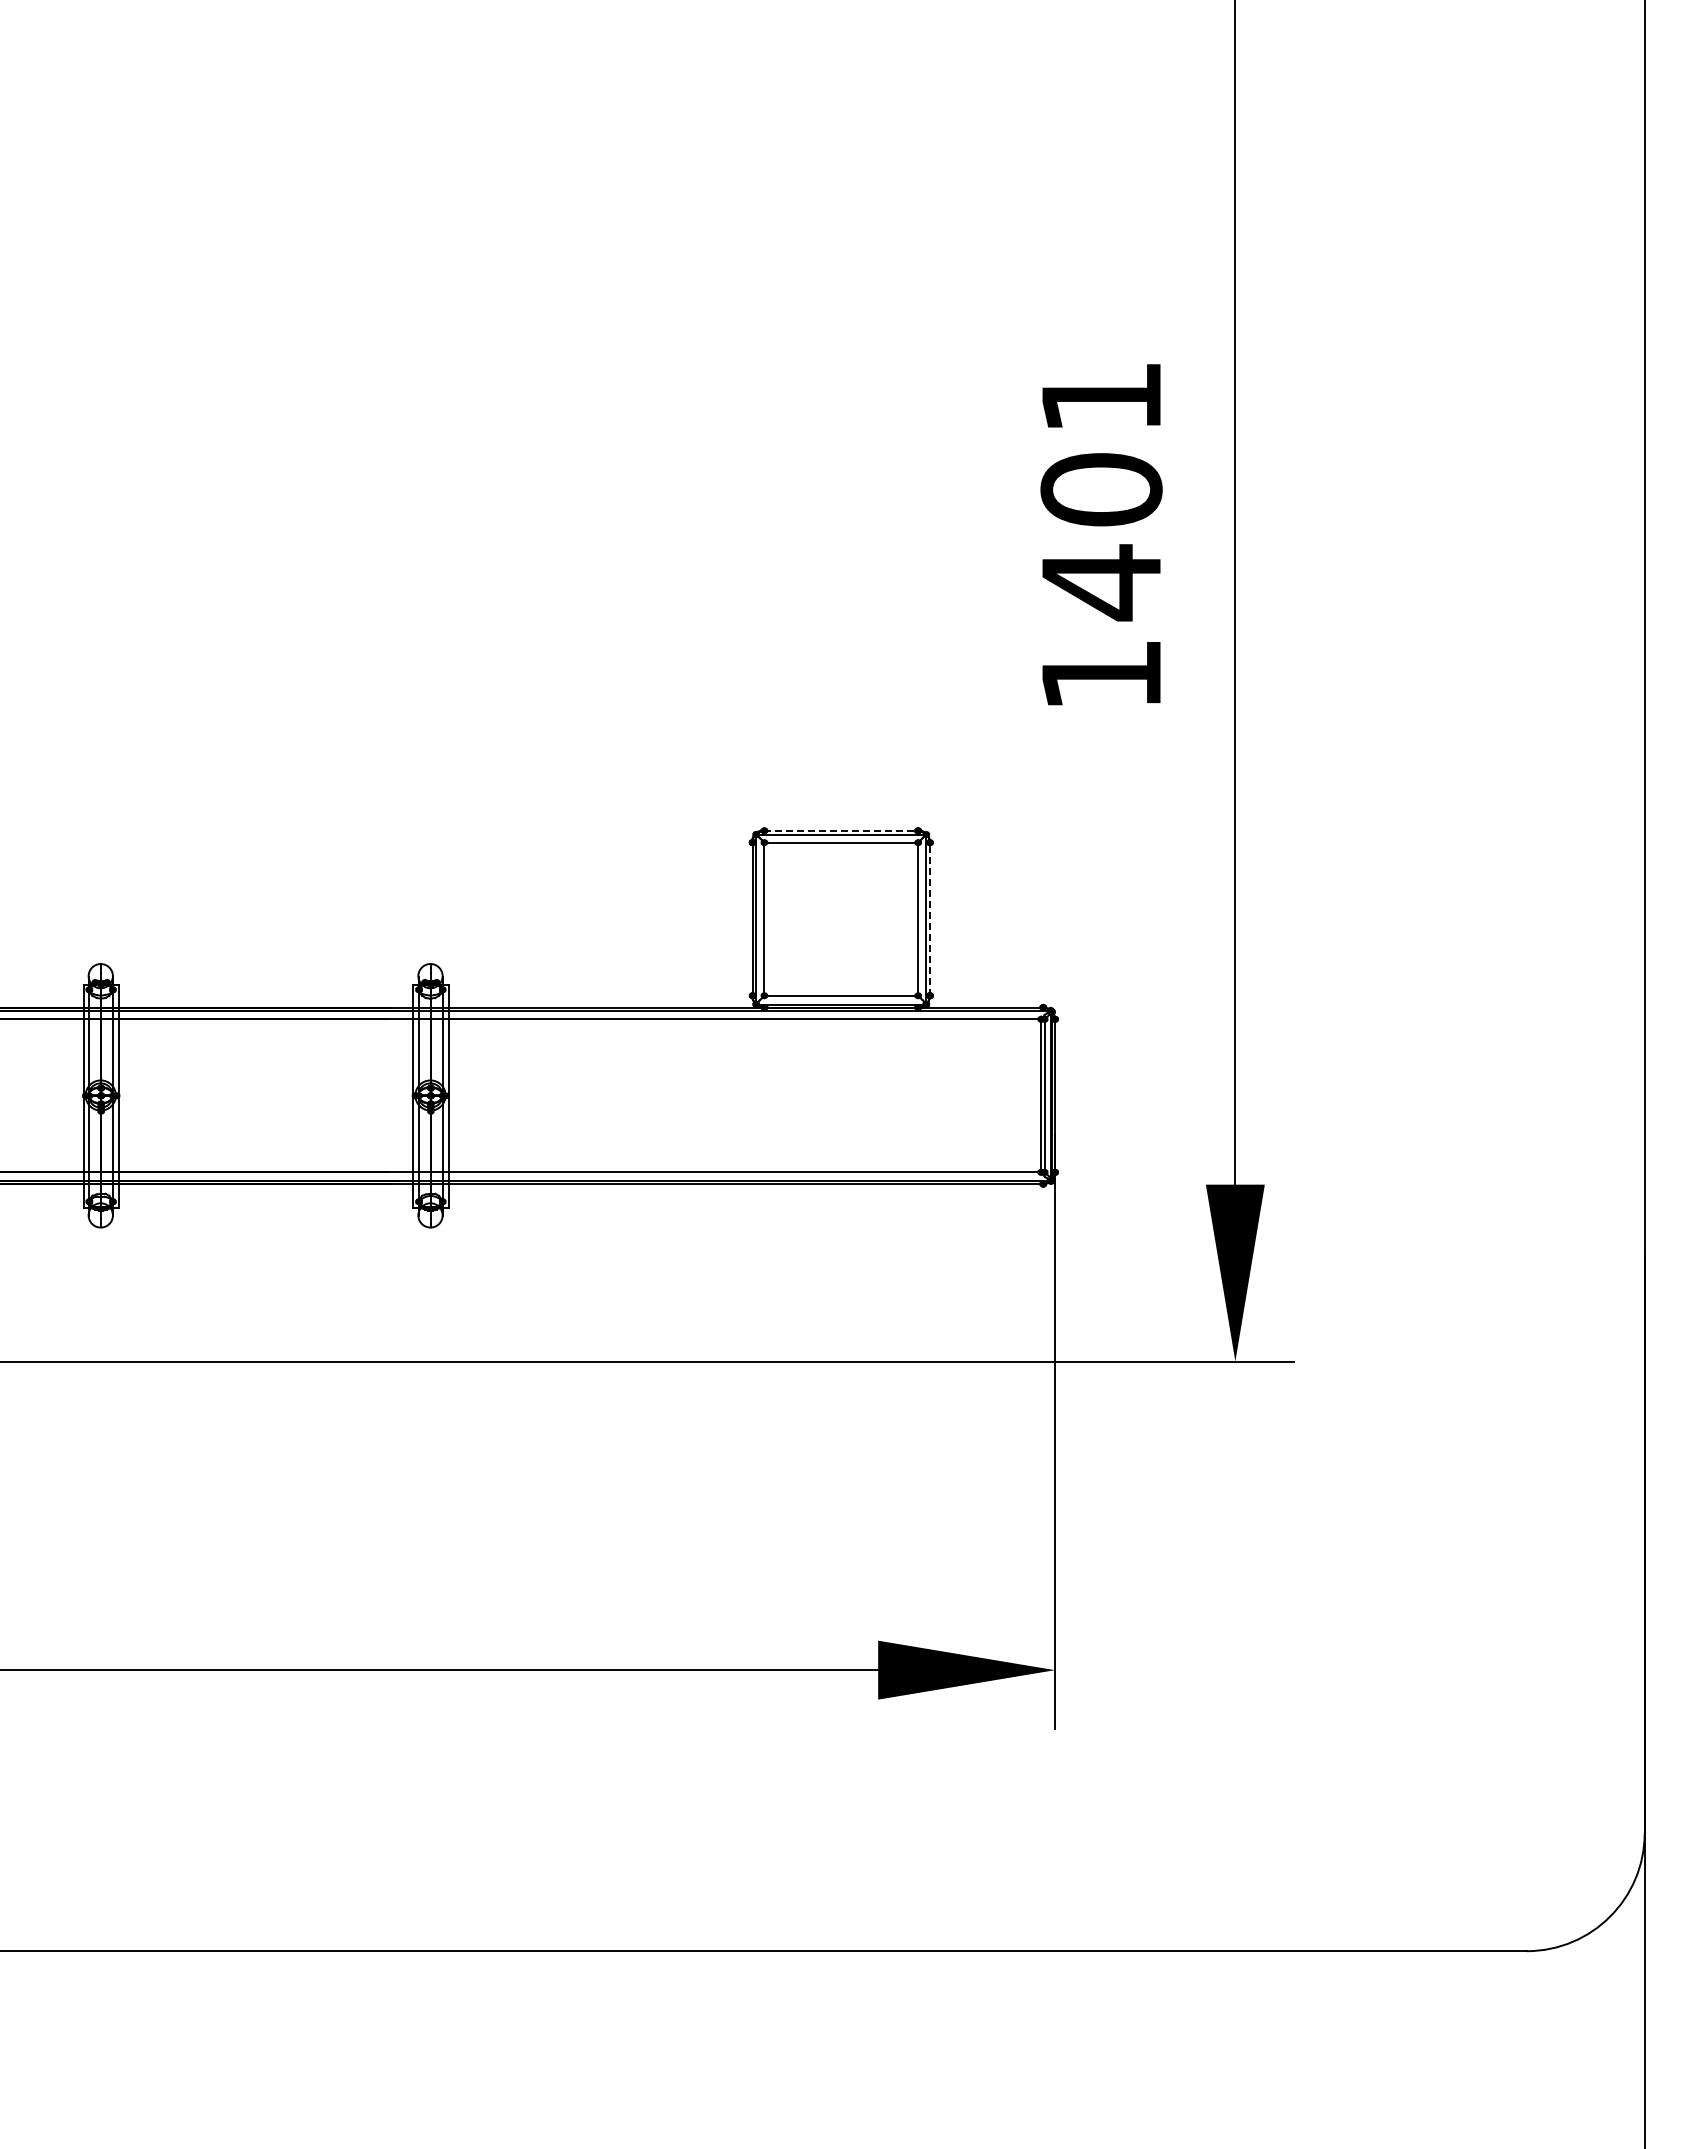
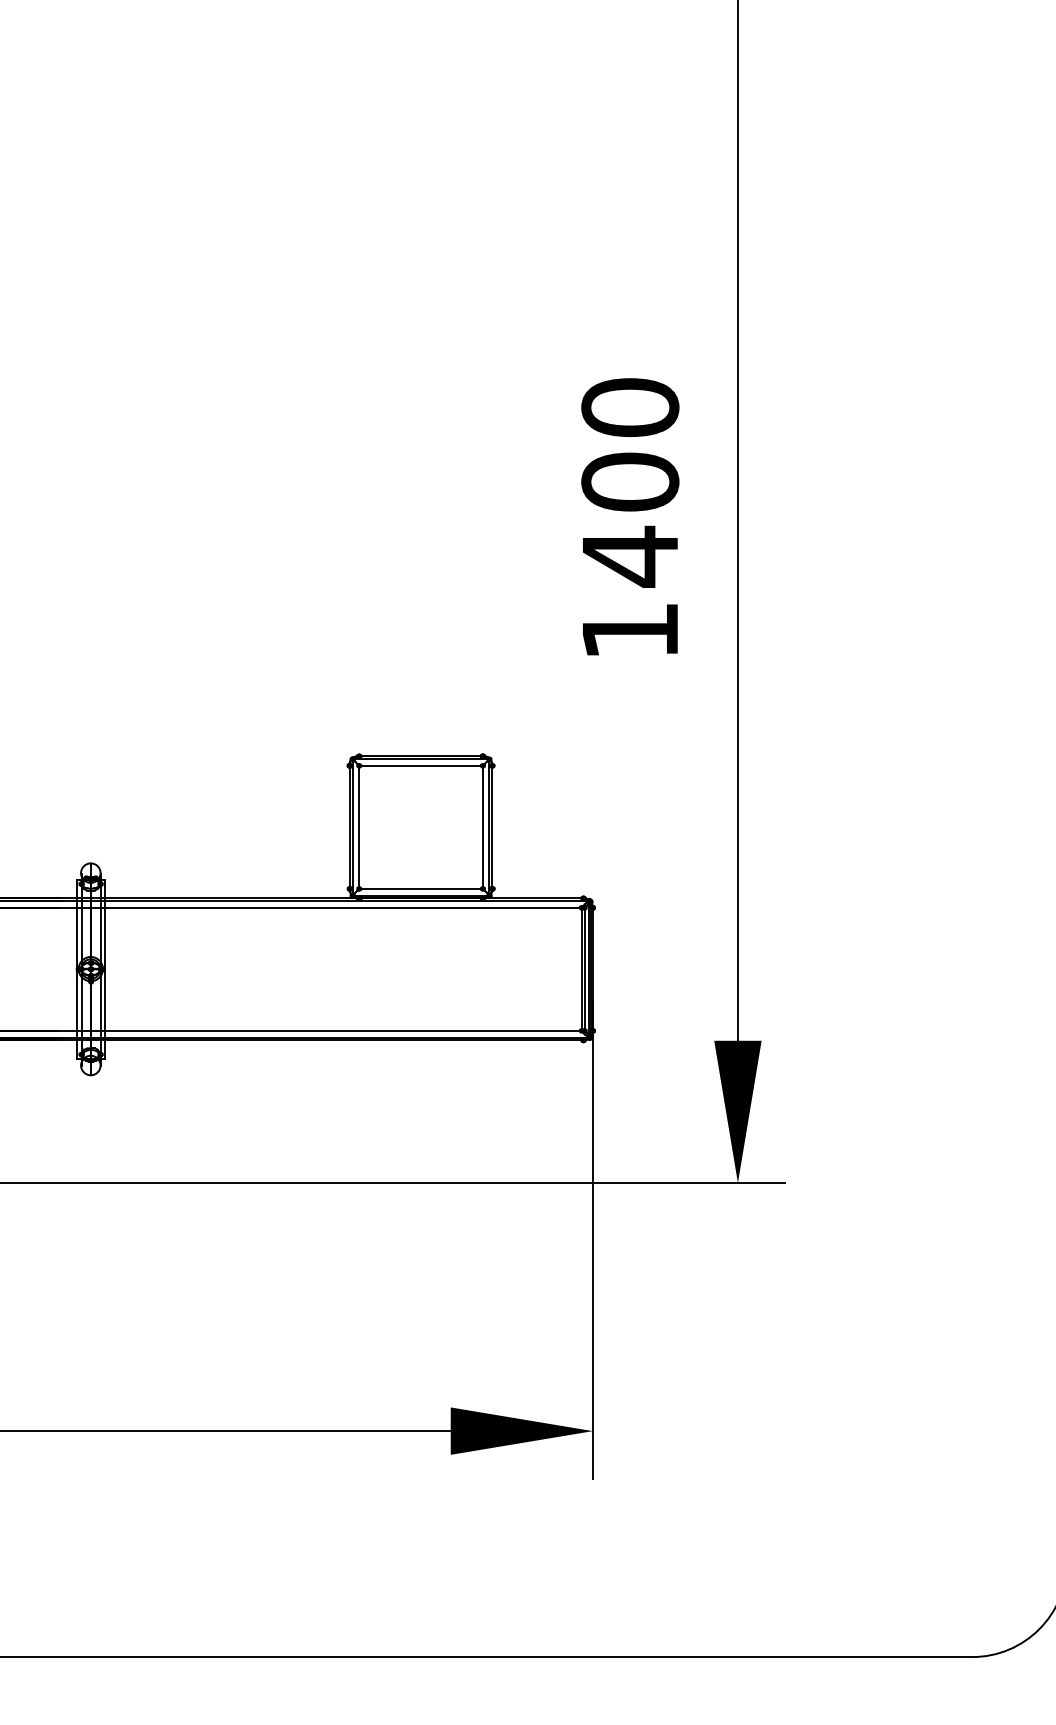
text: (1101, 396) -> (630, 407), 1401 -> 1400
line: (841, 830) -> (421, 756), dashed -> solid
line: (930, 919) -> (492, 827), dashed -> solid

